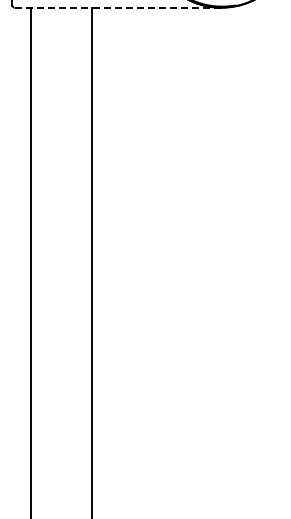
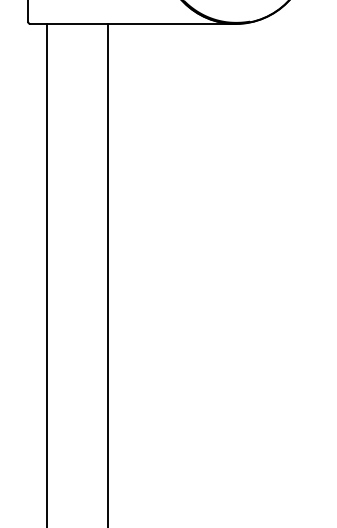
line: (117, 7) -> (132, 23), dashed -> solid

